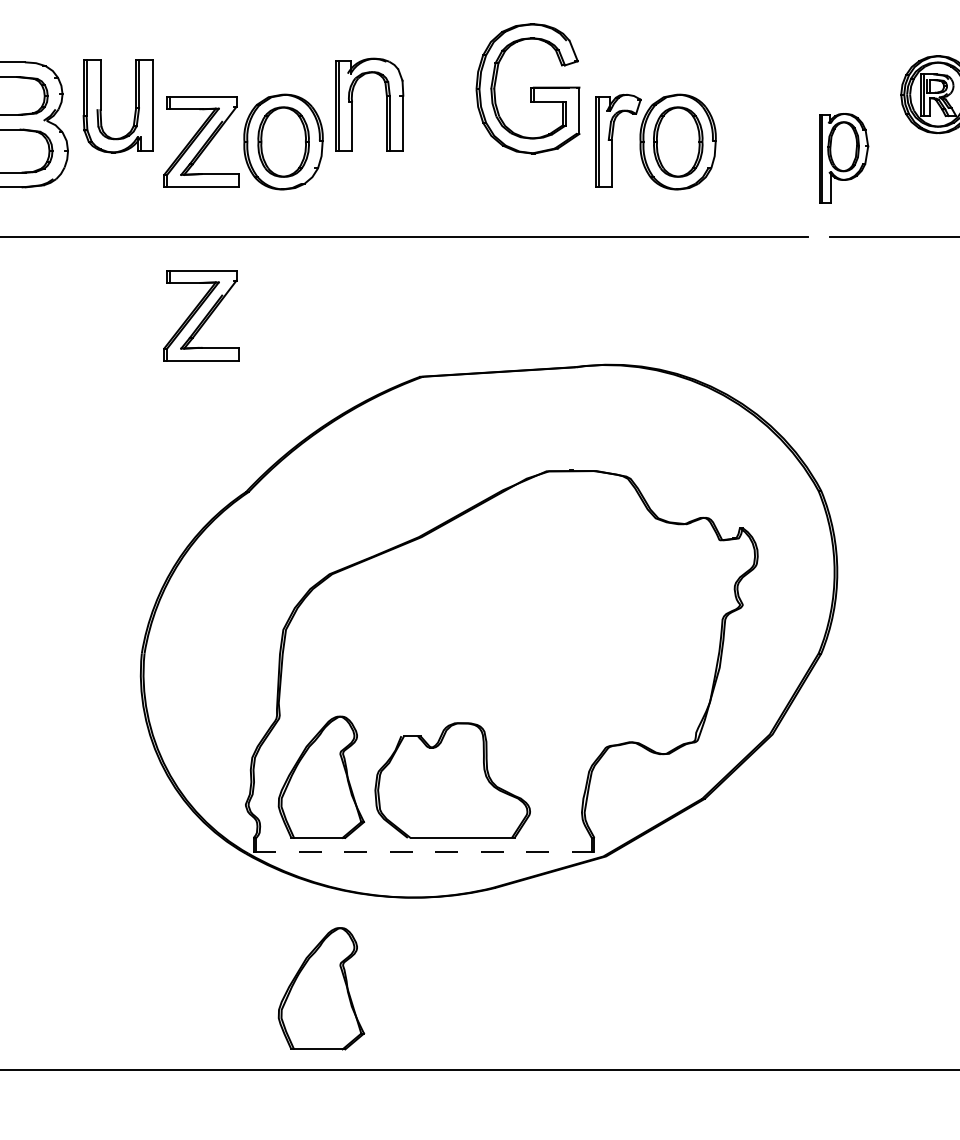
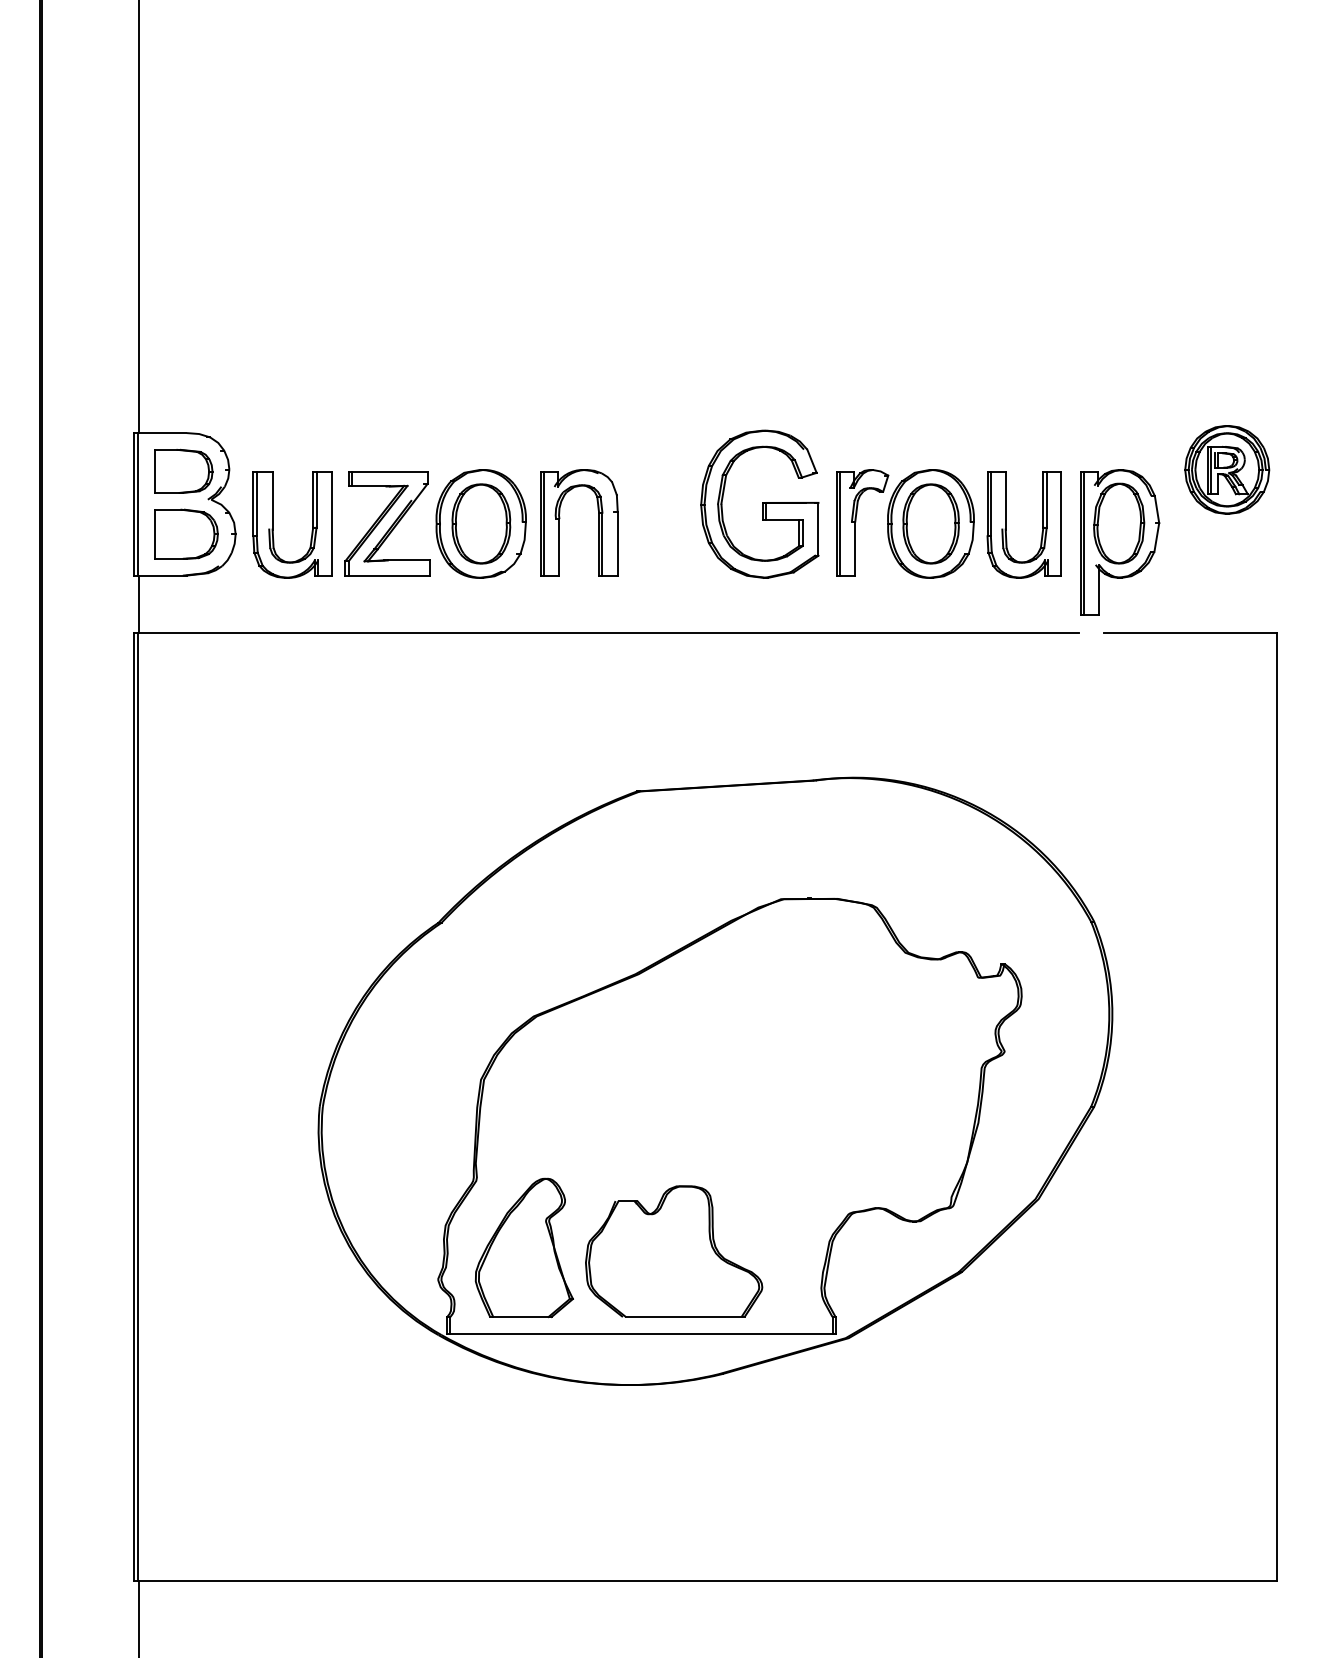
part: (527, 88) -> (759, 503), moved
part: (386, 104) -> (598, 522), moved
part: (101, 105) -> (273, 524), moved
part: (744, 142) -> (1006, 524), added
part: (844, 158) -> (1120, 542), size x1.43
part: (201, 315) -> (387, 721), removed
line: (425, 852) -> (642, 1333), dashed -> solid
part: (320, 988) -> (523, 1488), removed

